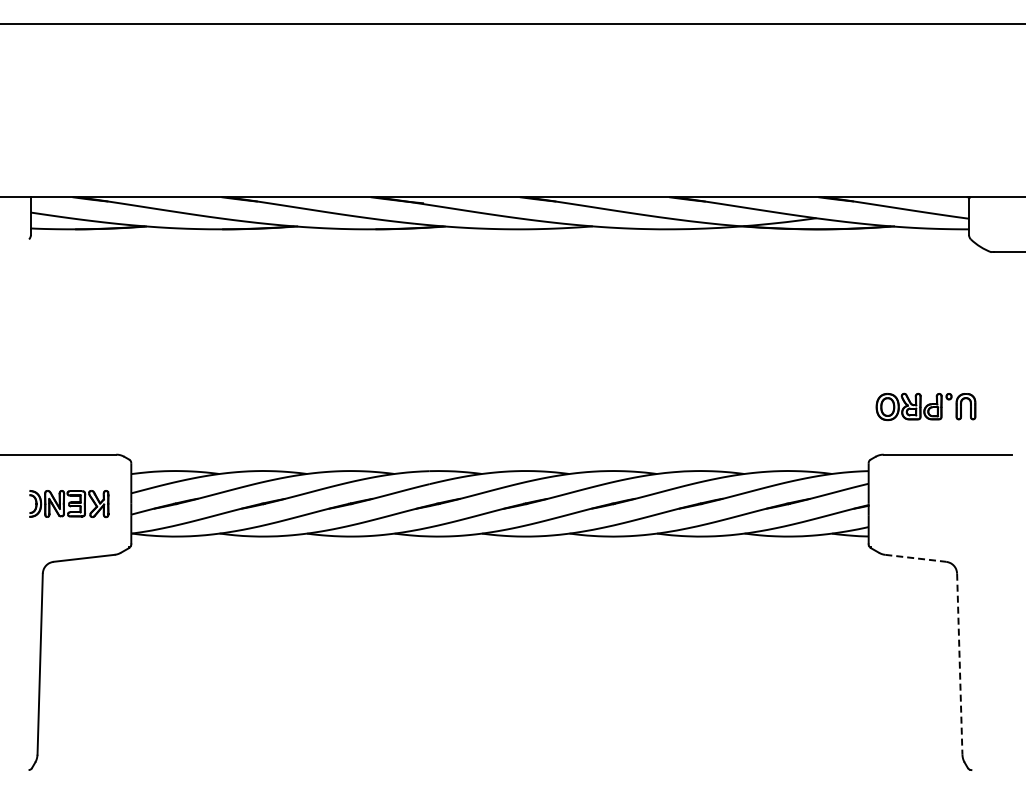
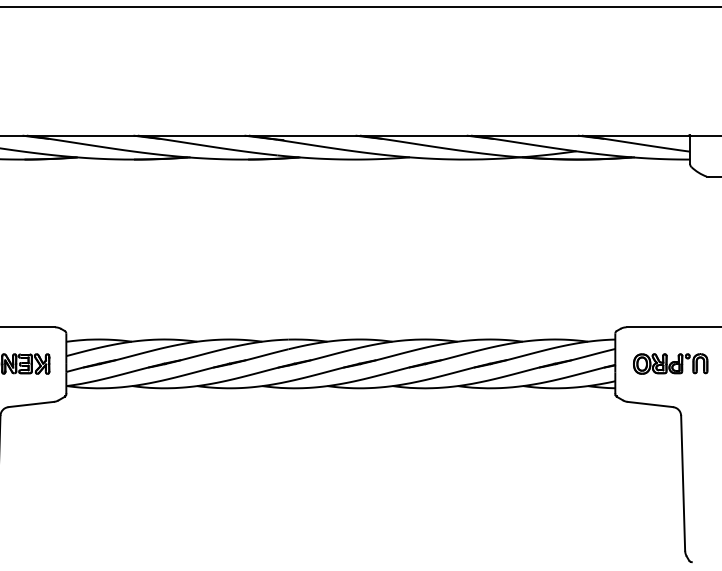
part: (925, 406) -> (670, 363), moved
line: (915, 558) -> (650, 404), dashed -> solid
line: (959, 664) -> (682, 483), dashed -> solid

